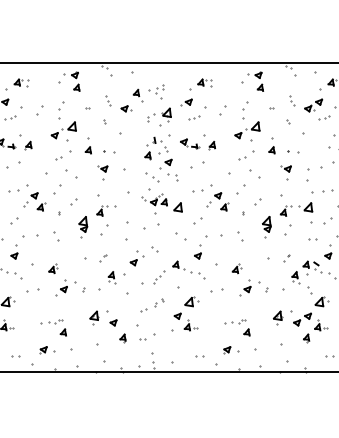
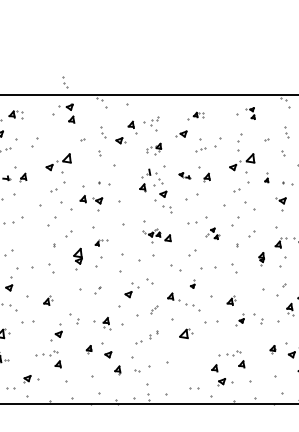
part: (70, 50) -> (65, 82), added
part: (255, 81) -> (250, 113), size x0.6
part: (200, 84) -> (195, 116), size x0.7
part: (61, 110) -> (56, 142), removed
part: (159, 116) -> (154, 148), size x0.6
part: (194, 117) -> (201, 149), moved
part: (190, 143) -> (185, 175), size x0.6
part: (87, 145) -> (82, 194), moved
part: (271, 145) -> (266, 177), size x0.6
part: (152, 177) -> (147, 209), removed
part: (34, 201) -> (29, 233), removed
part: (217, 201) -> (212, 233), size x0.6
part: (161, 203) -> (156, 235), size x0.7
part: (106, 210) -> (101, 242), size x0.6
part: (266, 227) -> (261, 259), size x0.6
part: (197, 251) -> (192, 283), size x0.6
part: (286, 258) -> (281, 290), size x1.6
part: (111, 277) -> (106, 323), moved
part: (159, 277) -> (154, 309), size x0.6
part: (61, 287) -> (56, 332), moved
part: (245, 287) -> (240, 319), size x0.7
part: (94, 317) -> (89, 349), size x0.6
part: (278, 317) -> (273, 349), size x0.6
part: (185, 321) -> (180, 353), removed
part: (219, 336) -> (214, 368), added
part: (47, 350) -> (31, 379), moved

